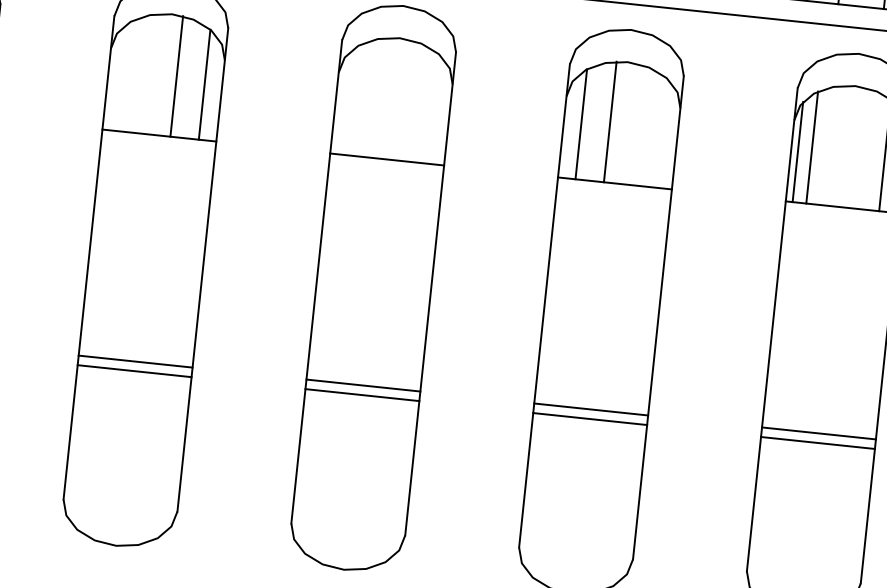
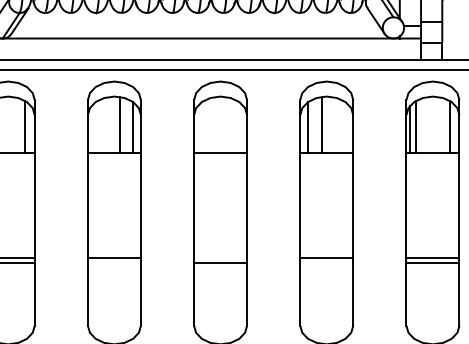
line: (132, 370) -> (113, 262), removed
line: (363, 385) -> (220, 258), removed
line: (589, 418) -> (326, 262), removed

